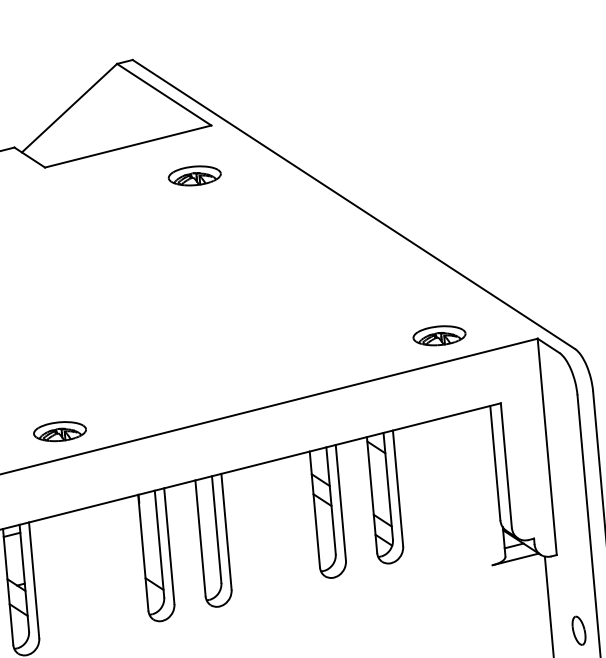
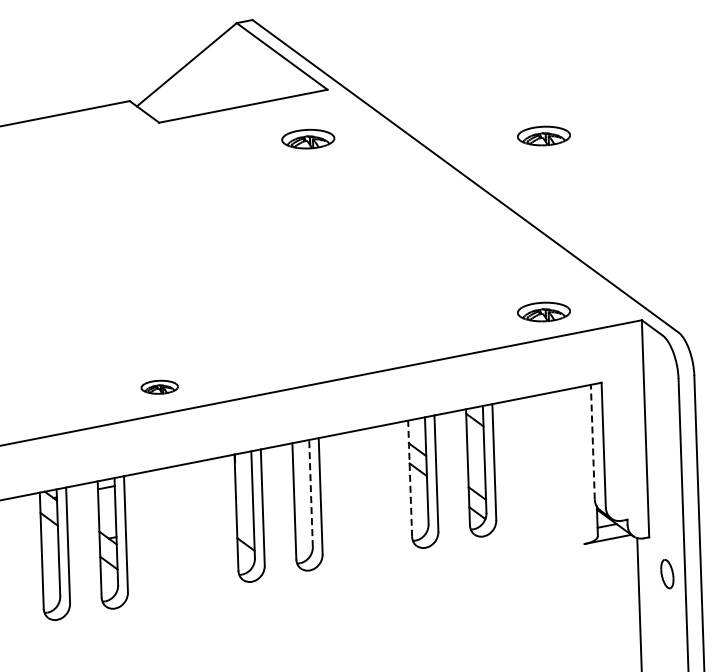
part: (429, 159) -> (543, 135), added
part: (59, 431) -> (159, 387), size x0.7
line: (494, 462) -> (592, 441), solid -> dashed
line: (315, 509) -> (410, 478), solid -> dashed
line: (217, 529) -> (311, 493), solid -> dashed
part: (579, 631) -> (667, 574), moved

